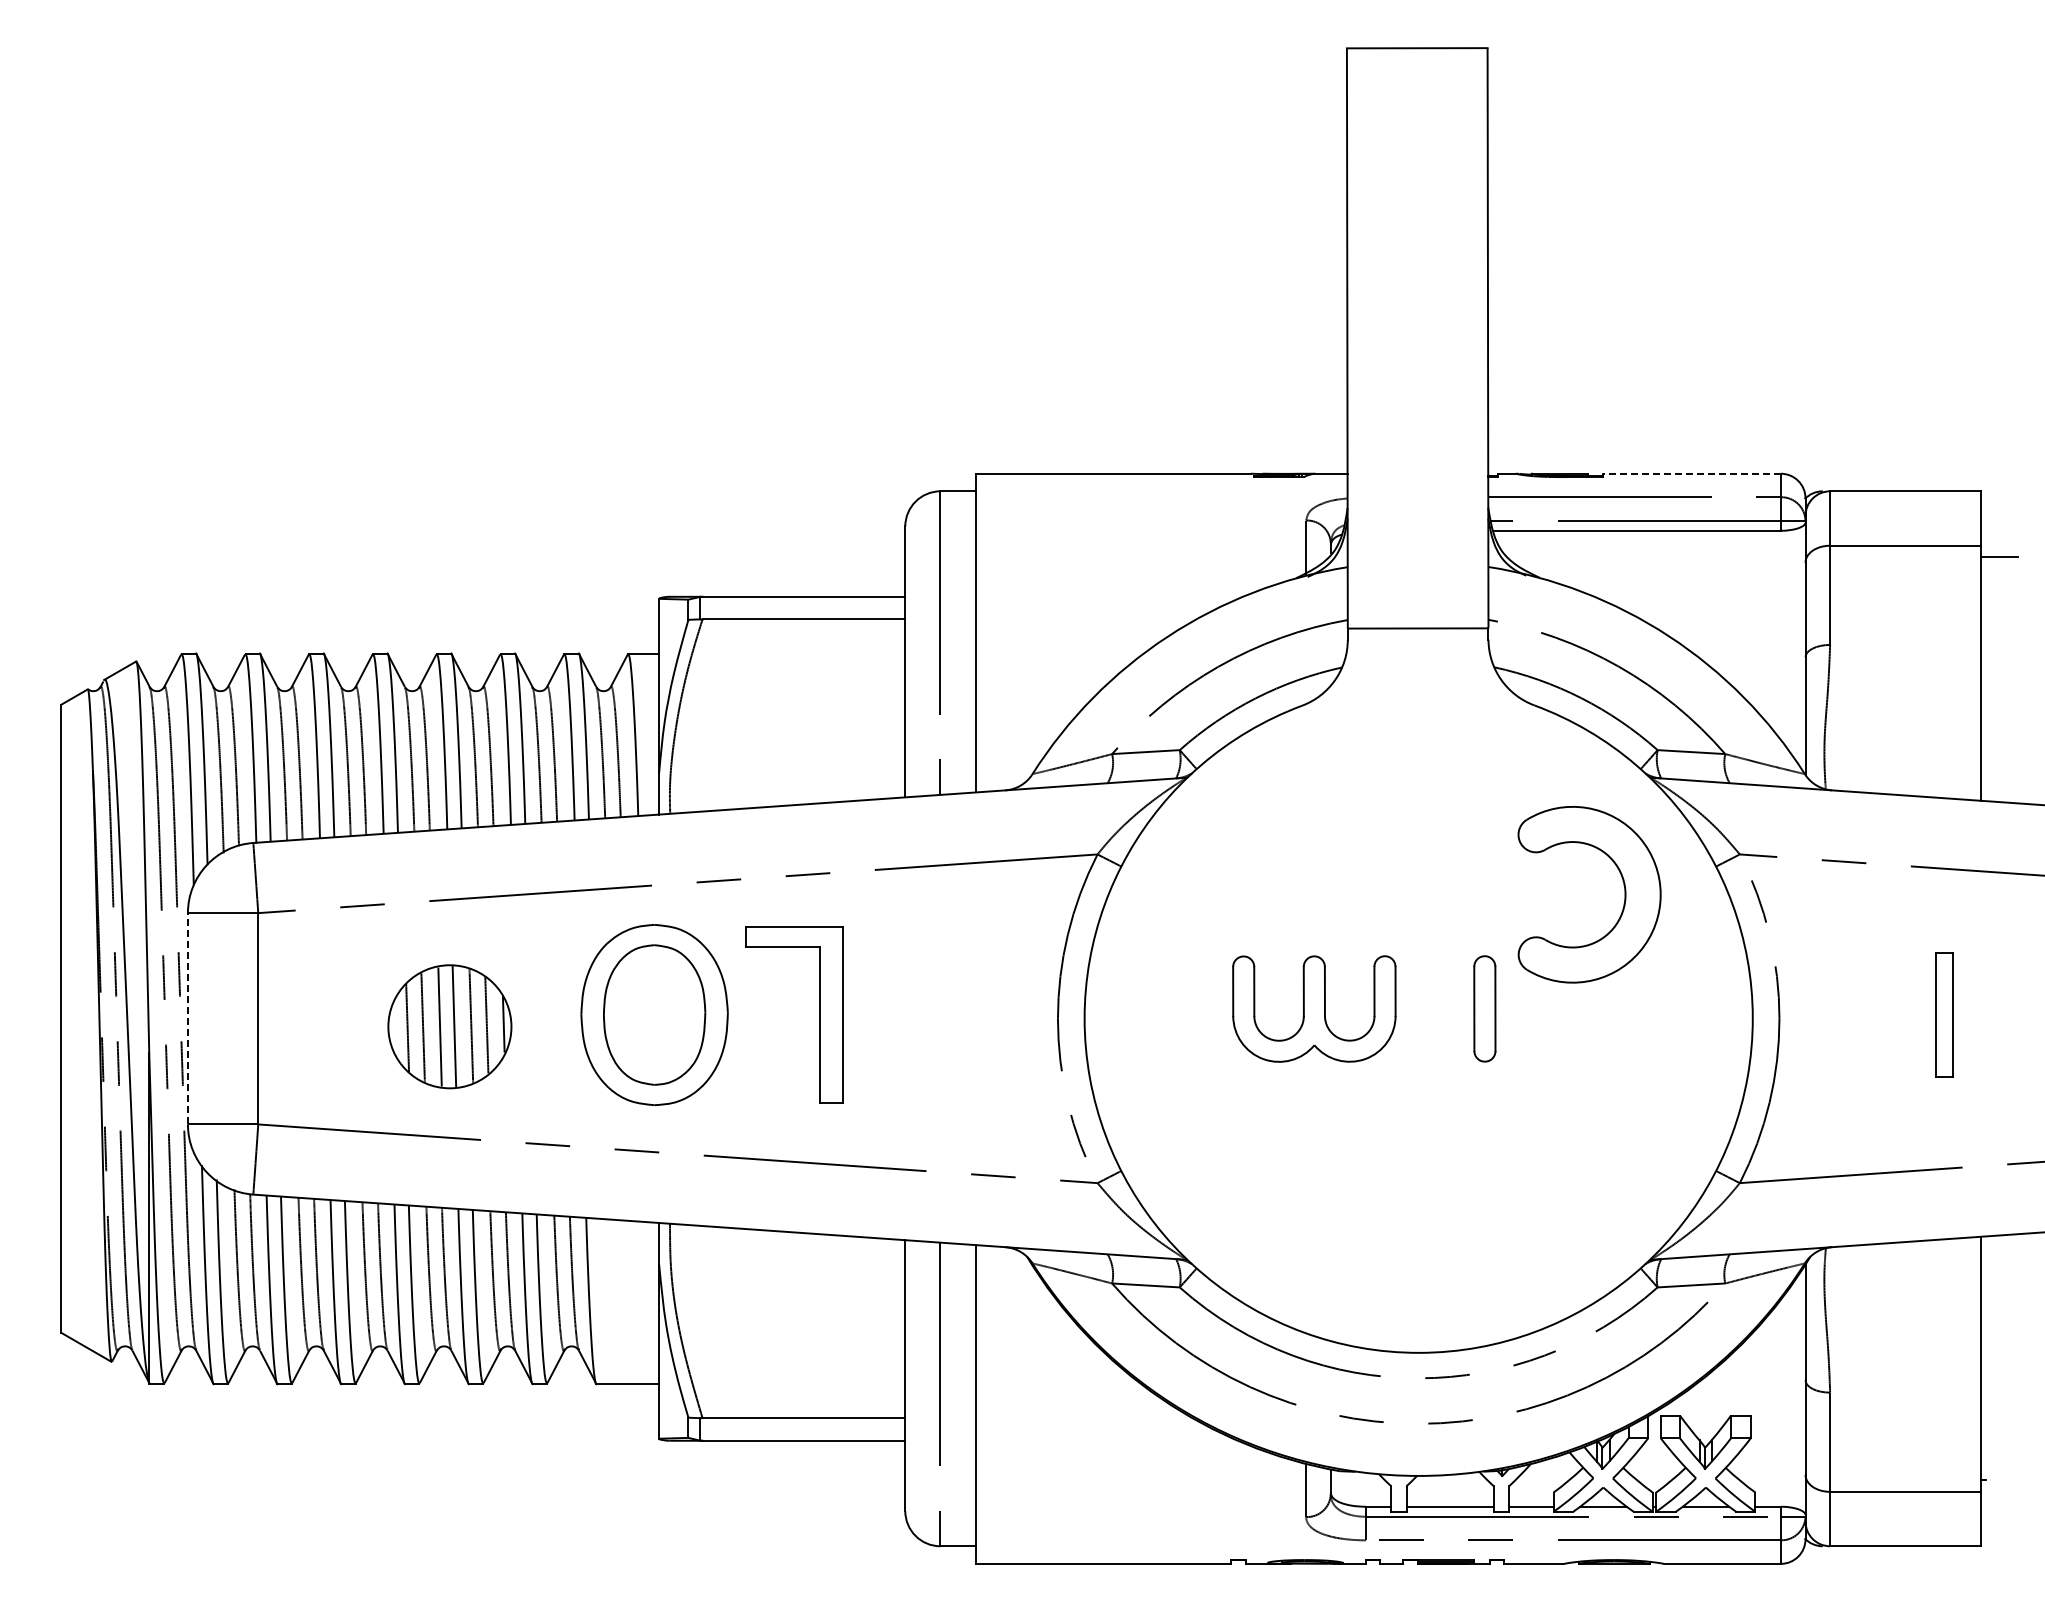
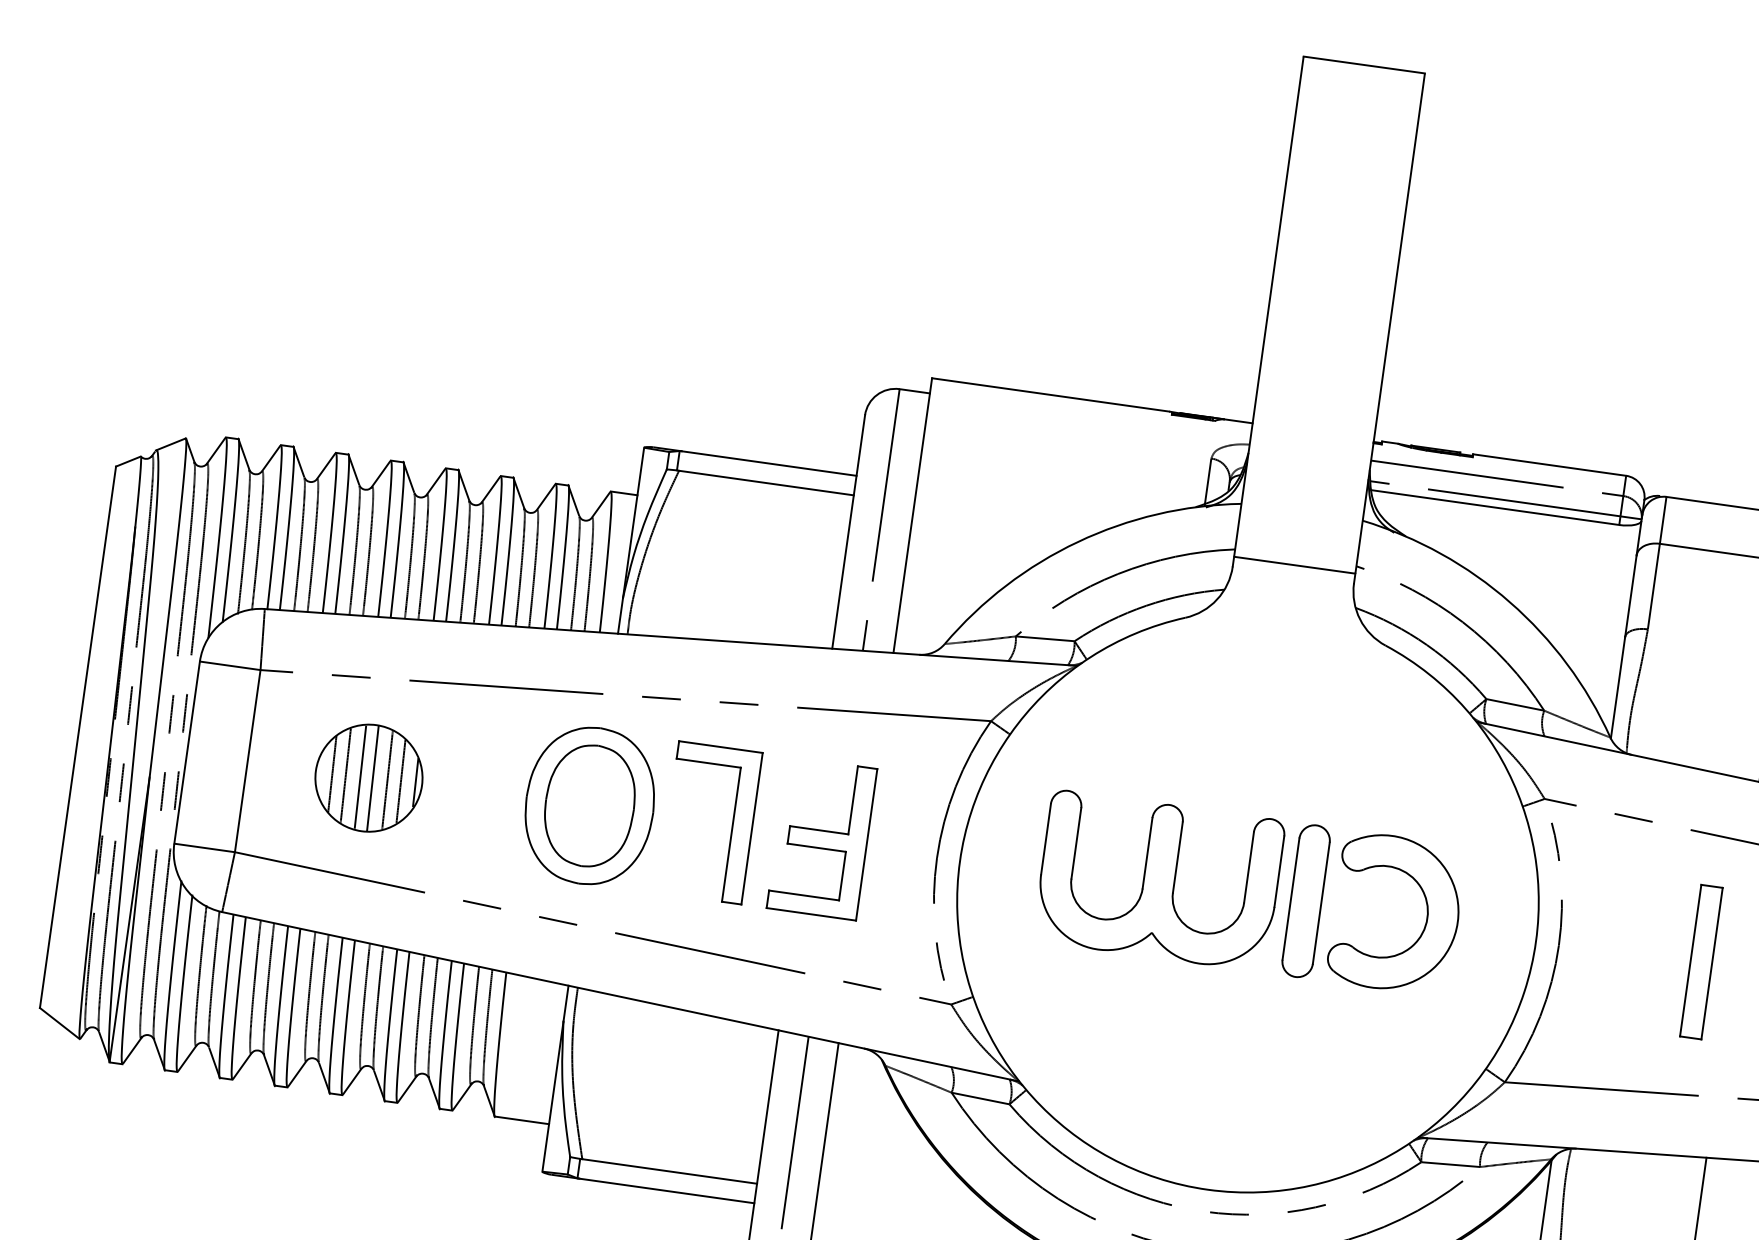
line: (1692, 473) -> (1550, 464), dashed -> solid
part: (1624, 894) -> (1426, 917), moved
part: (1314, 1008) -> (1159, 880), size x1.67
part: (1484, 1008) -> (1305, 900), size x1.67
part: (923, 1014) -> (821, 838), added
part: (1944, 1014) -> (1701, 961), size x1.43
line: (187, 1018) -> (186, 752), dashed -> solid
part: (449, 1026) -> (368, 777), moved

